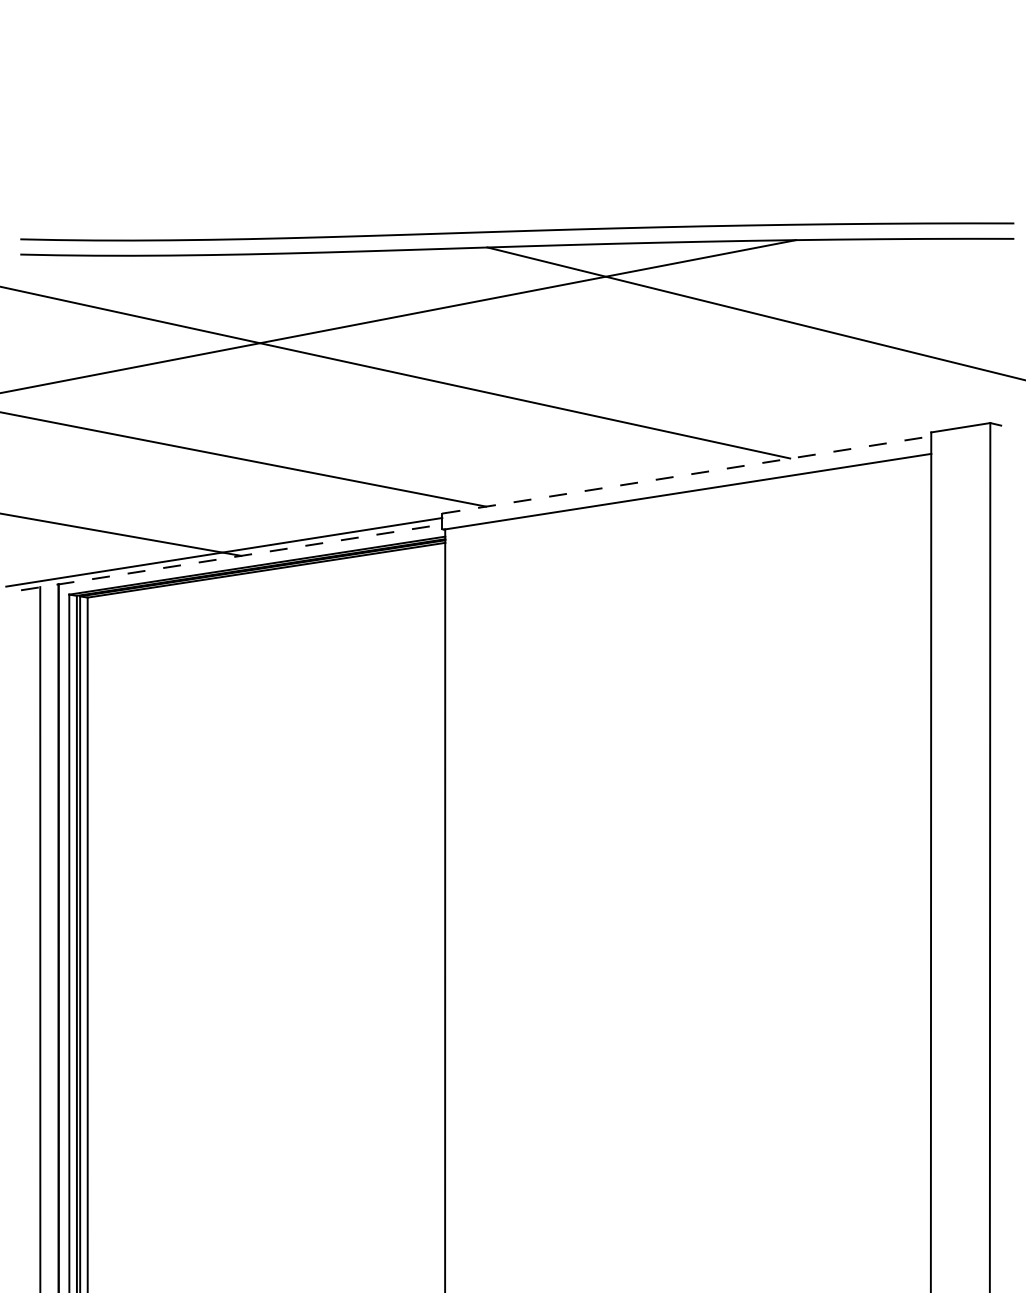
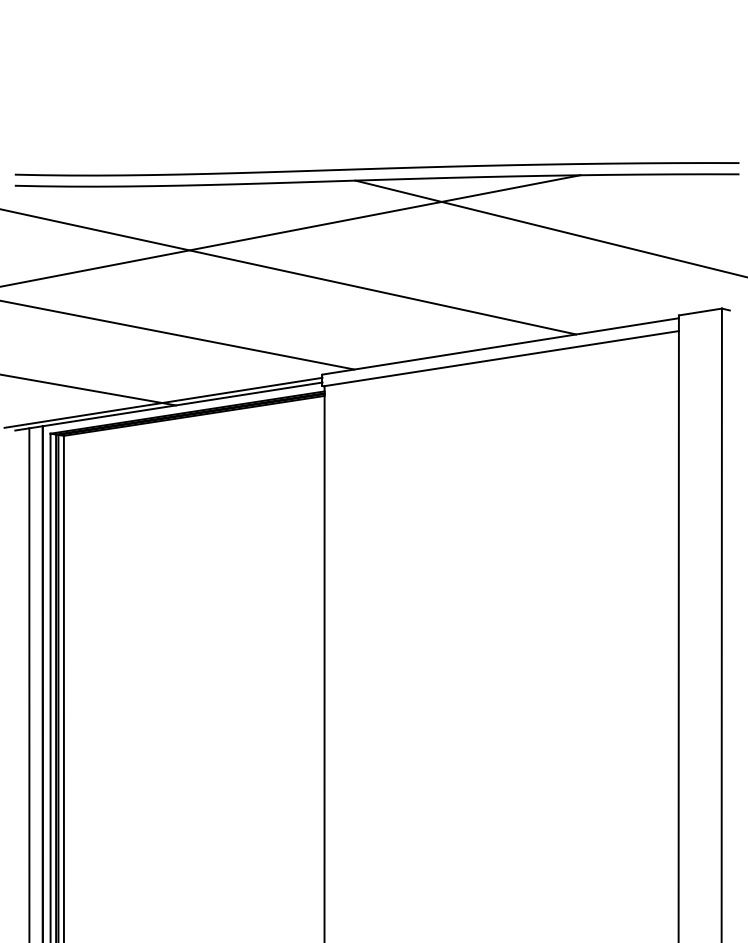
line: (687, 474) -> (501, 346), dashed -> solid
line: (232, 557) -> (169, 406), dashed -> solid

